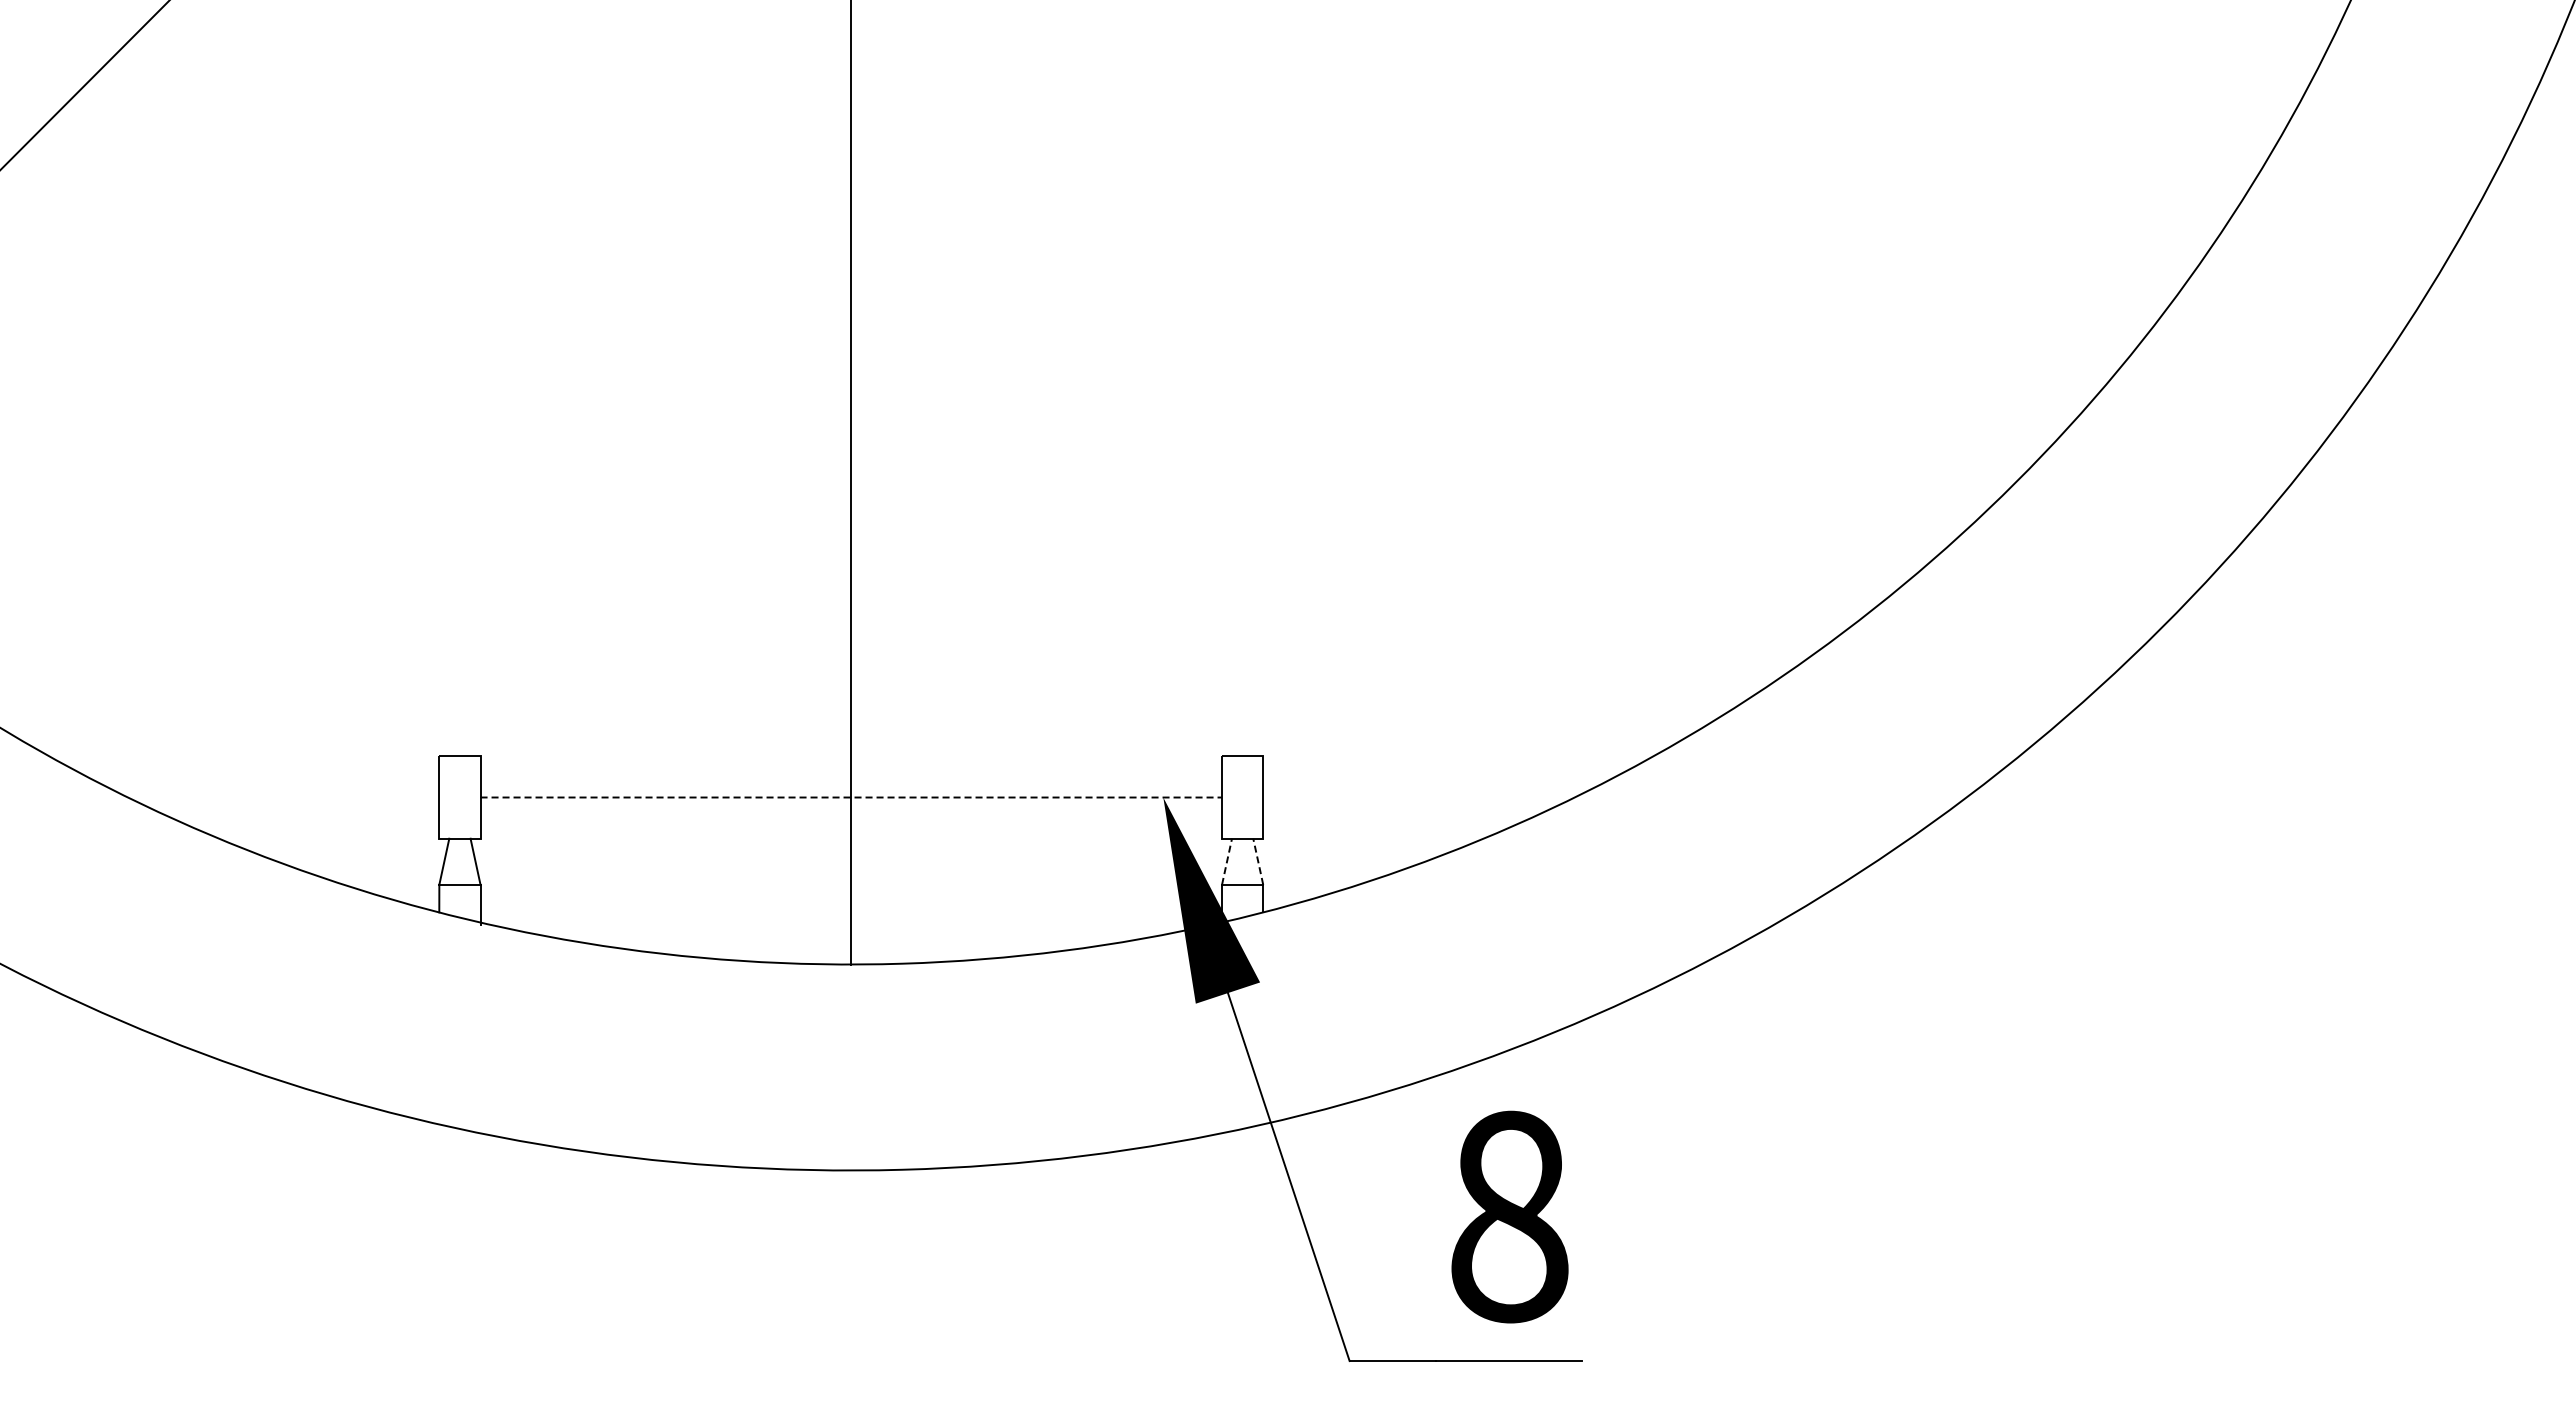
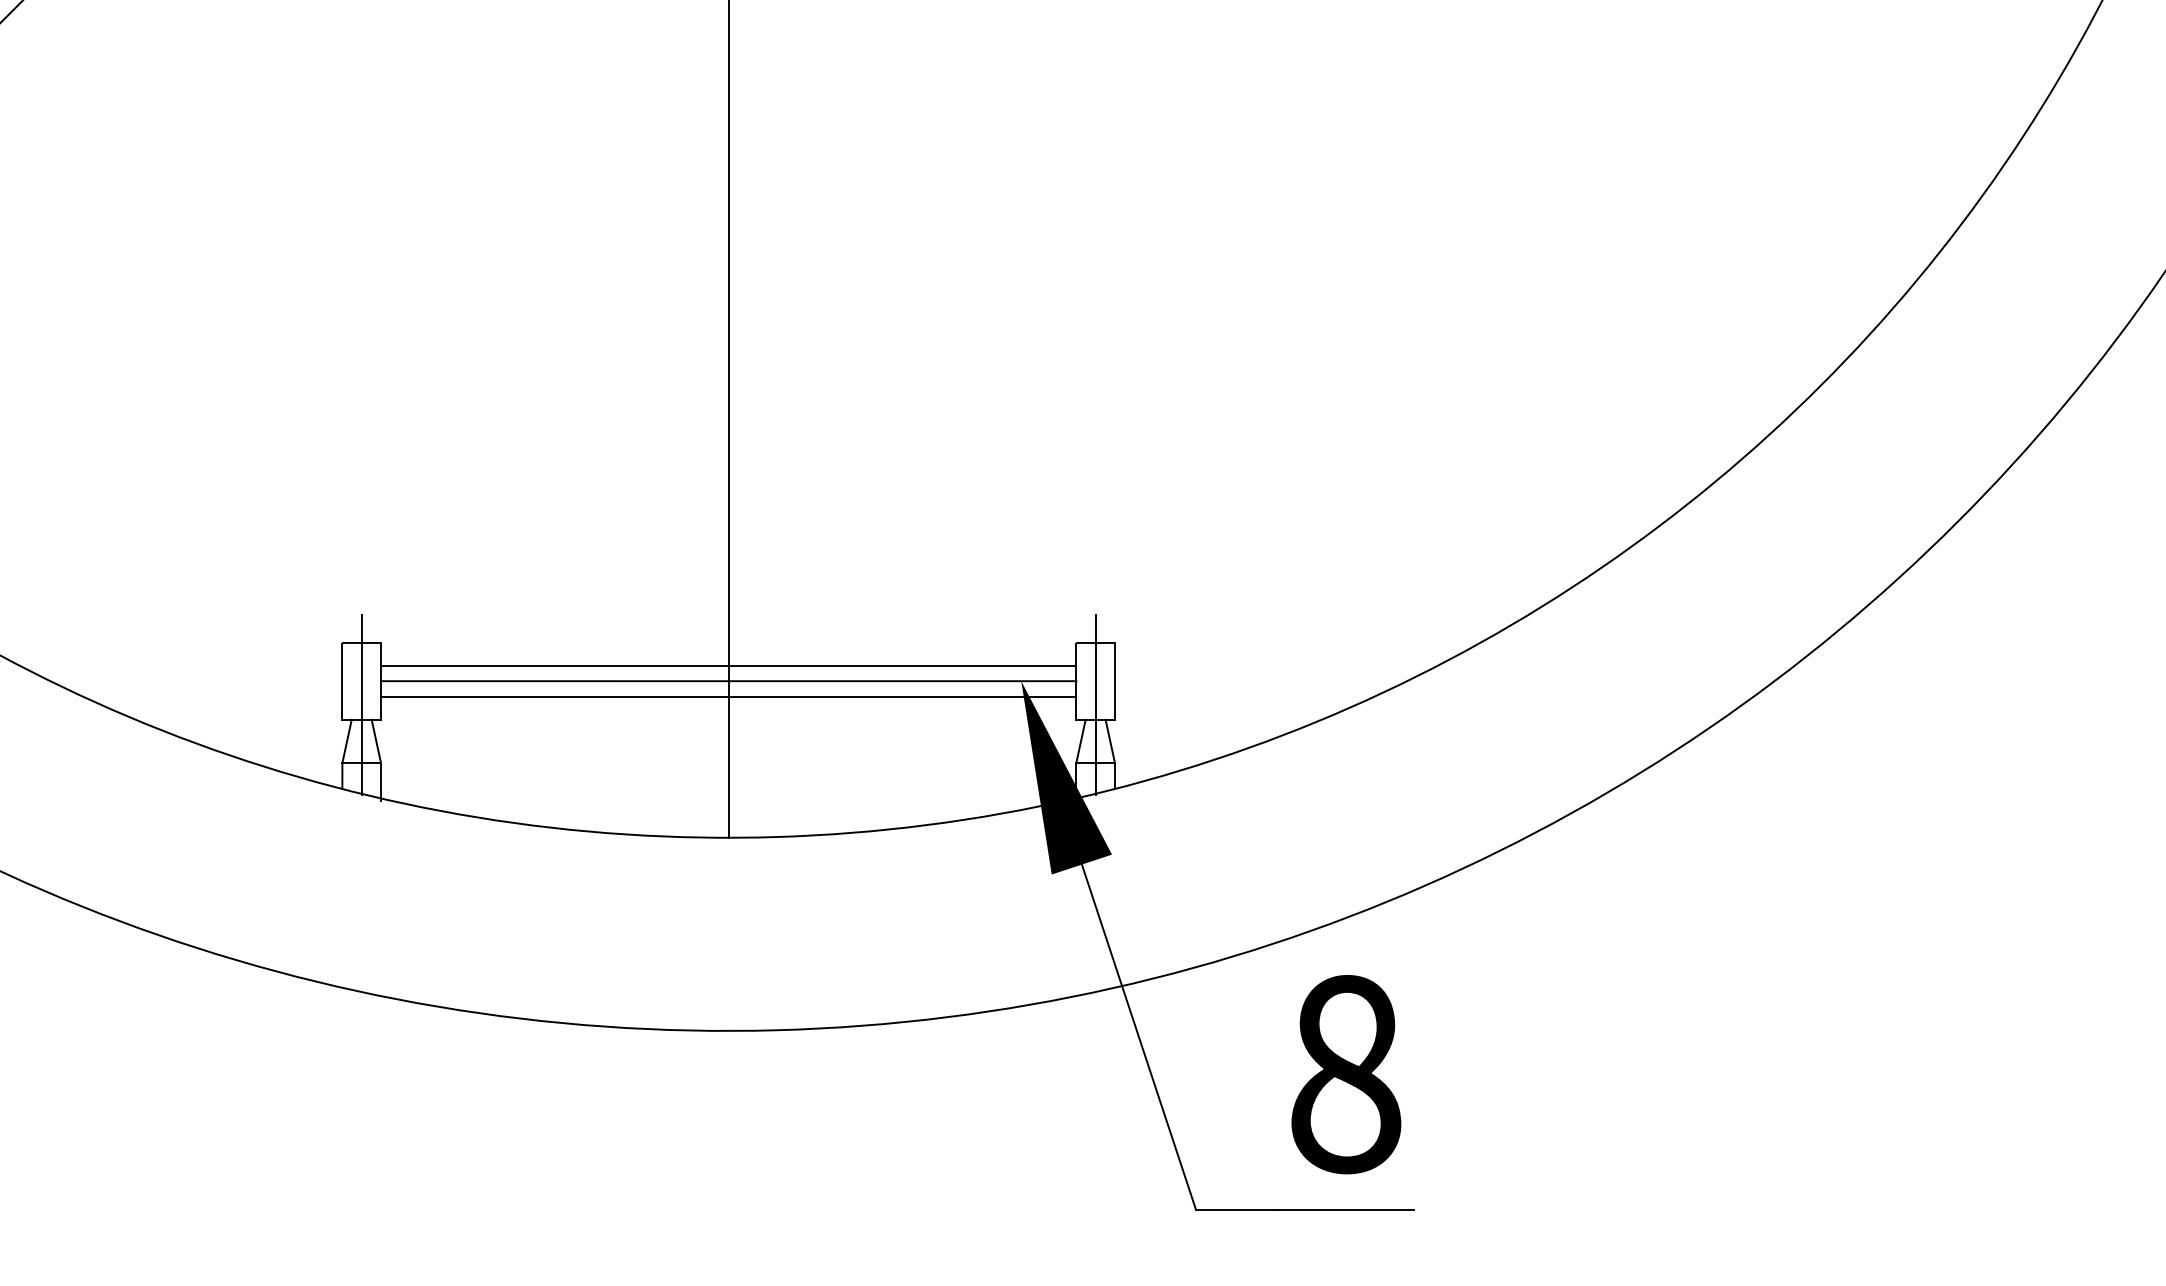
line: (851, 781) -> (728, 666), added
line: (851, 797) -> (728, 681), dashed -> solid
line: (851, 813) -> (728, 696), added
line: (459, 822) -> (361, 704), added
line: (1242, 822) -> (1095, 704), added
line: (1227, 861) -> (1081, 741), dashed -> solid
line: (1258, 861) -> (1110, 741), dashed -> solid

